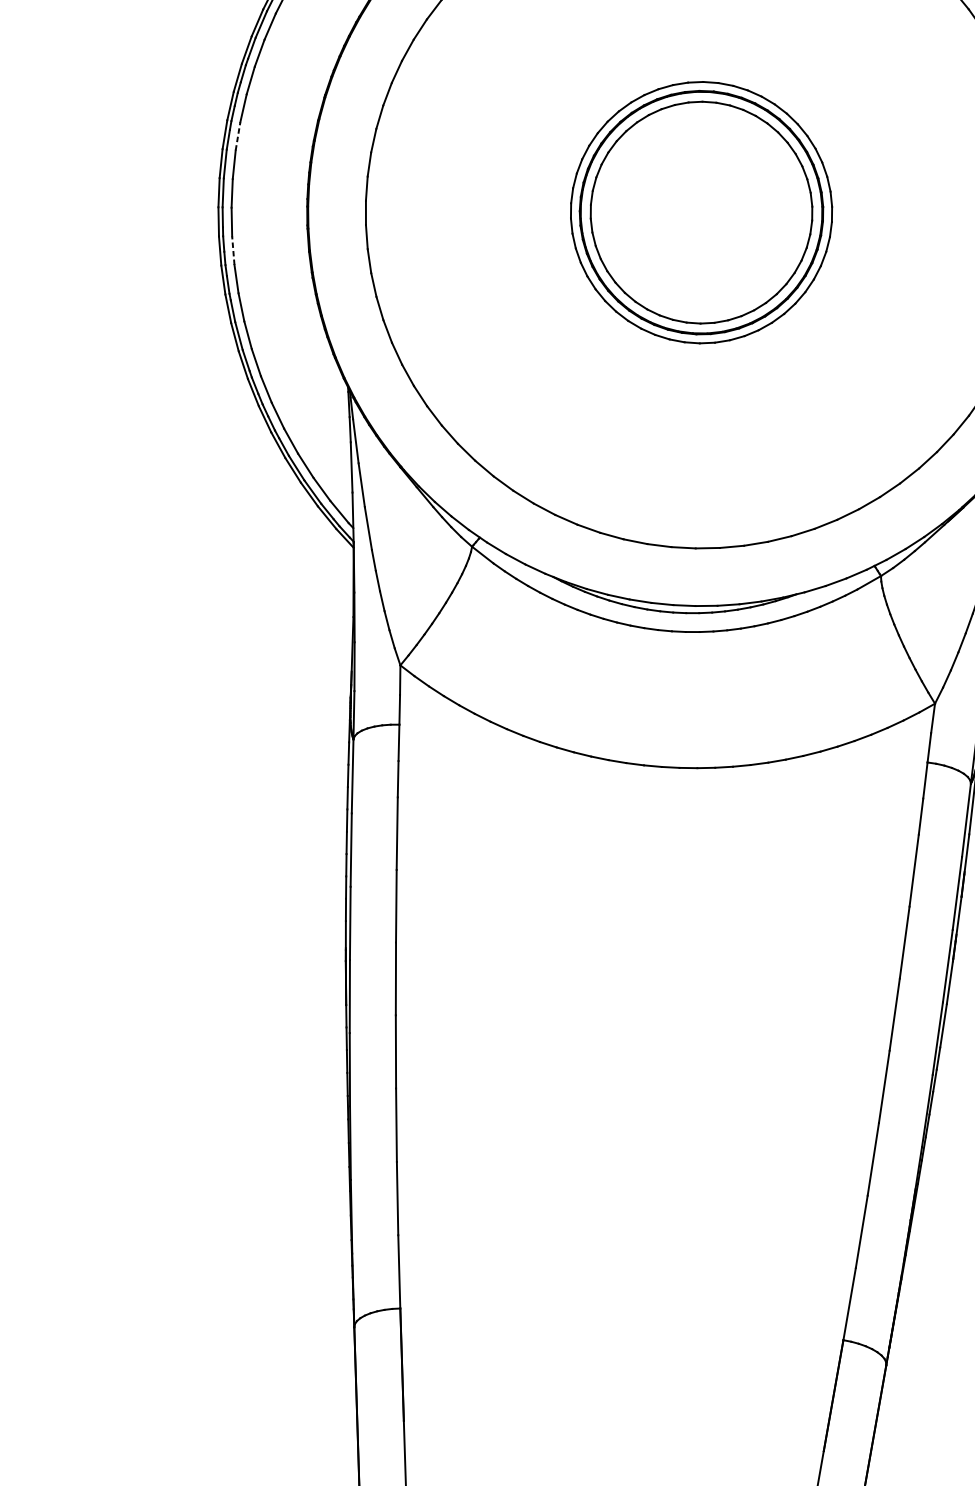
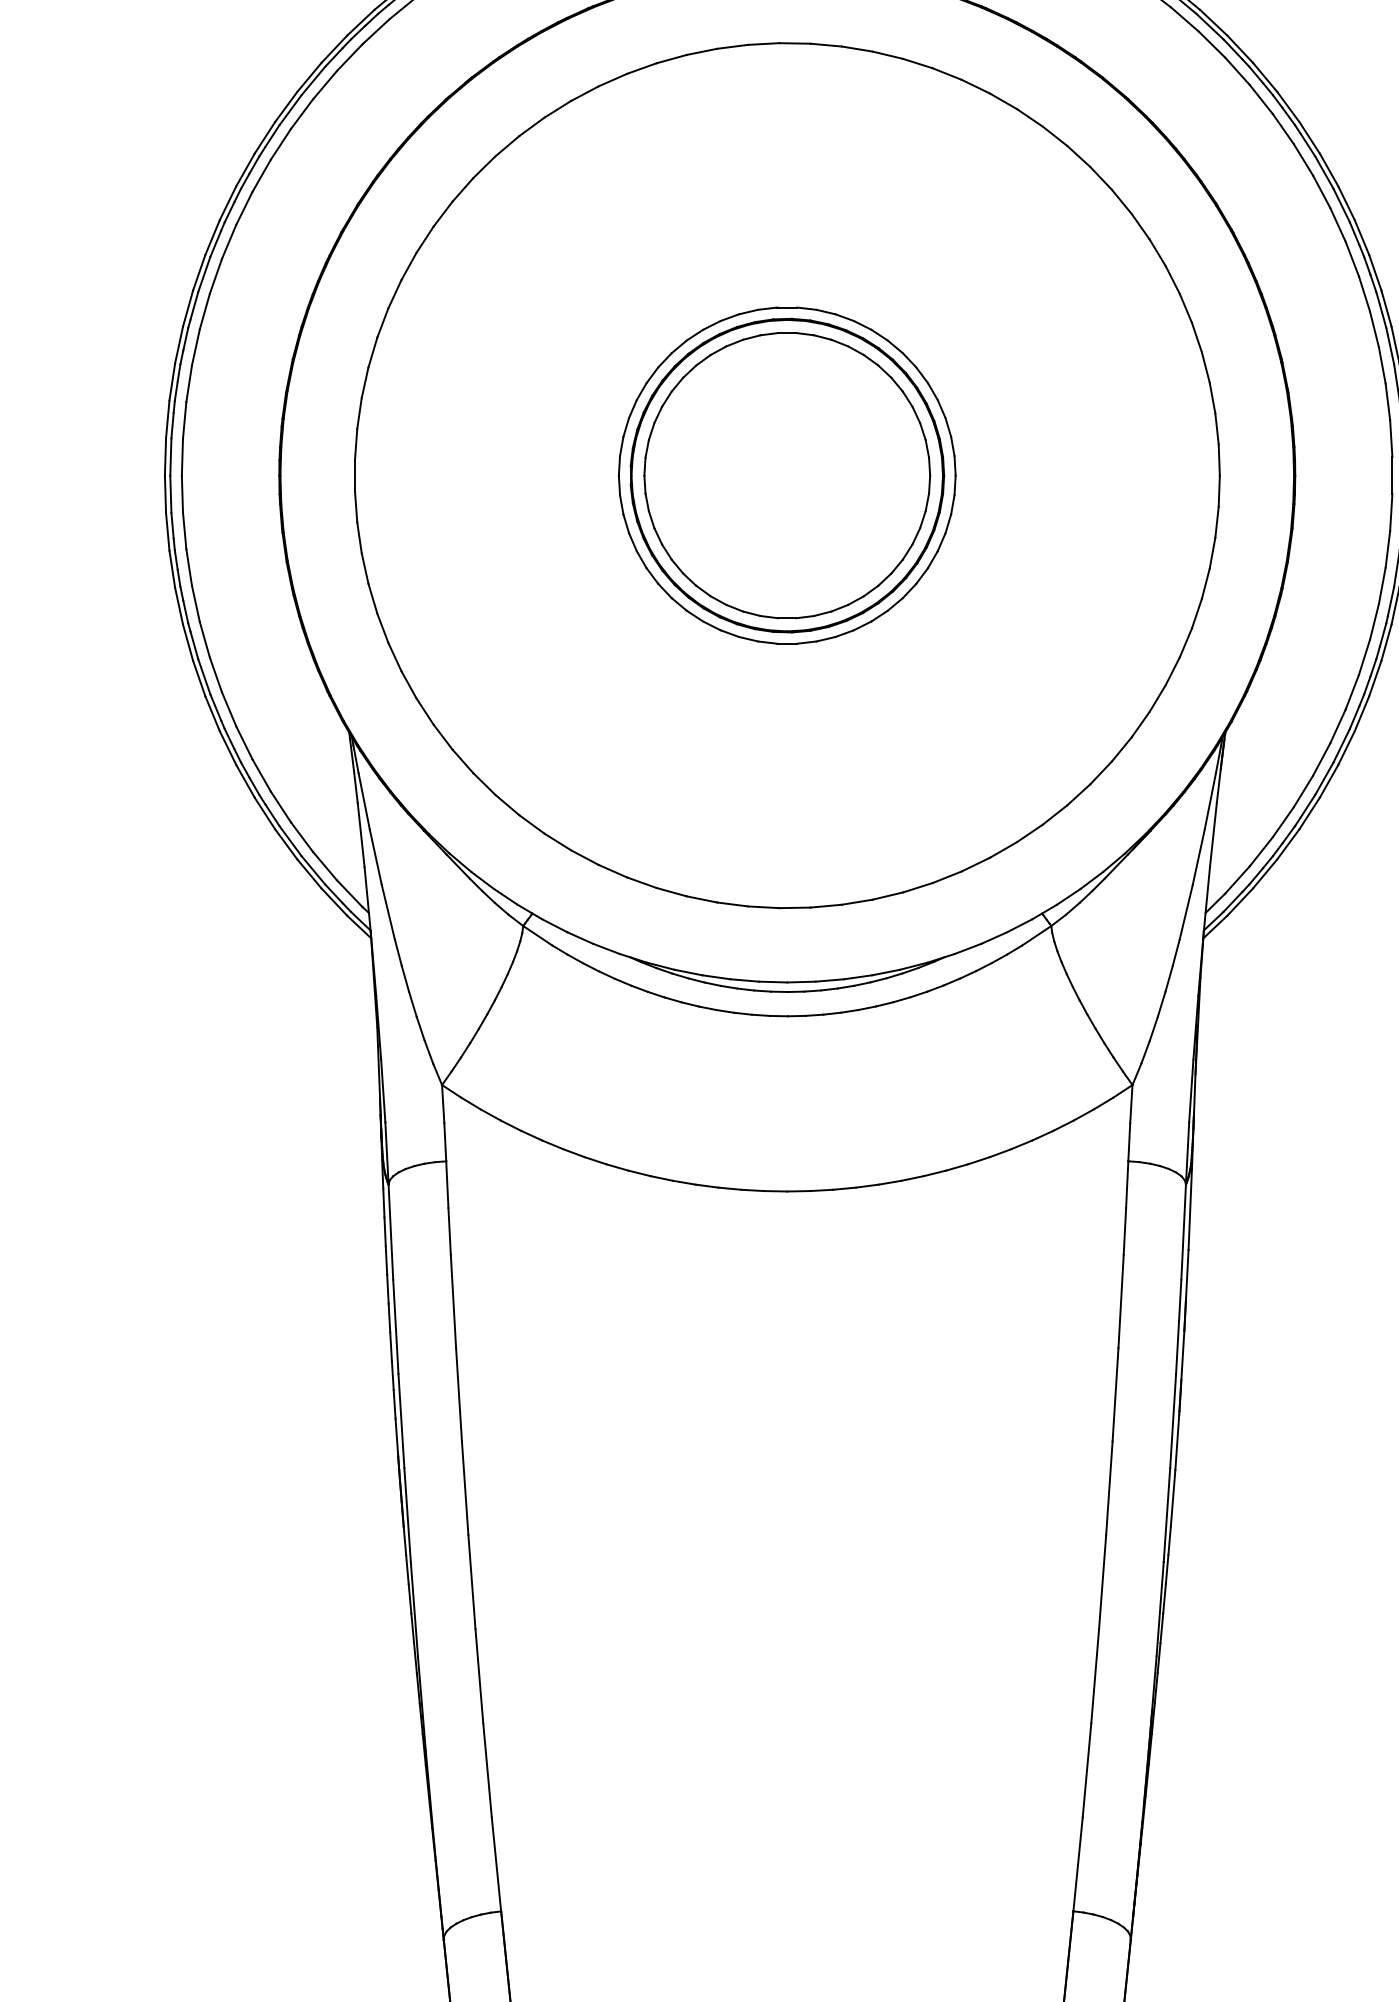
line: (237, 135) -> (184, 419), dashed -> solid
line: (233, 250) -> (189, 567), dashed -> solid

